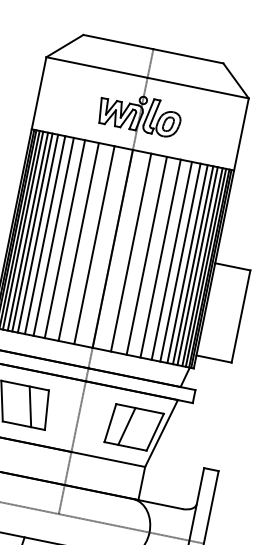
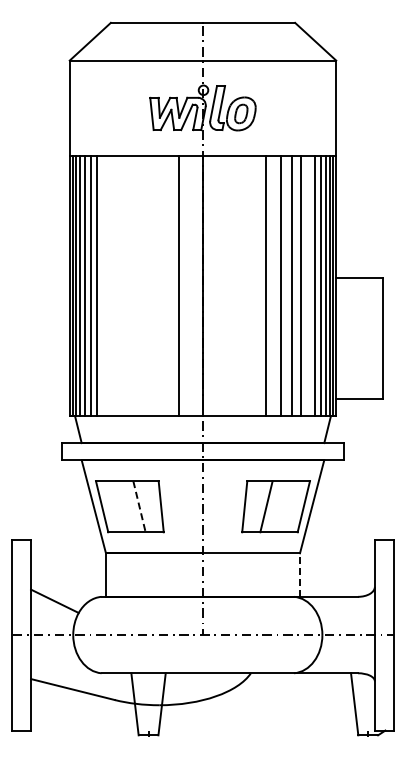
line: (38, 233) -> (104, 285), removed
line: (44, 234) -> (113, 285), removed
line: (53, 236) -> (125, 285), removed
line: (64, 238) -> (139, 285), removed
line: (79, 241) -> (158, 285), removed
line: (131, 252) -> (227, 285), removed
line: (146, 255) -> (247, 285), removed
line: (192, 264) -> (308, 285), removed
line: (30, 407) -> (139, 507), solid -> dashed
line: (142, 483) -> (300, 575), solid -> dashed

